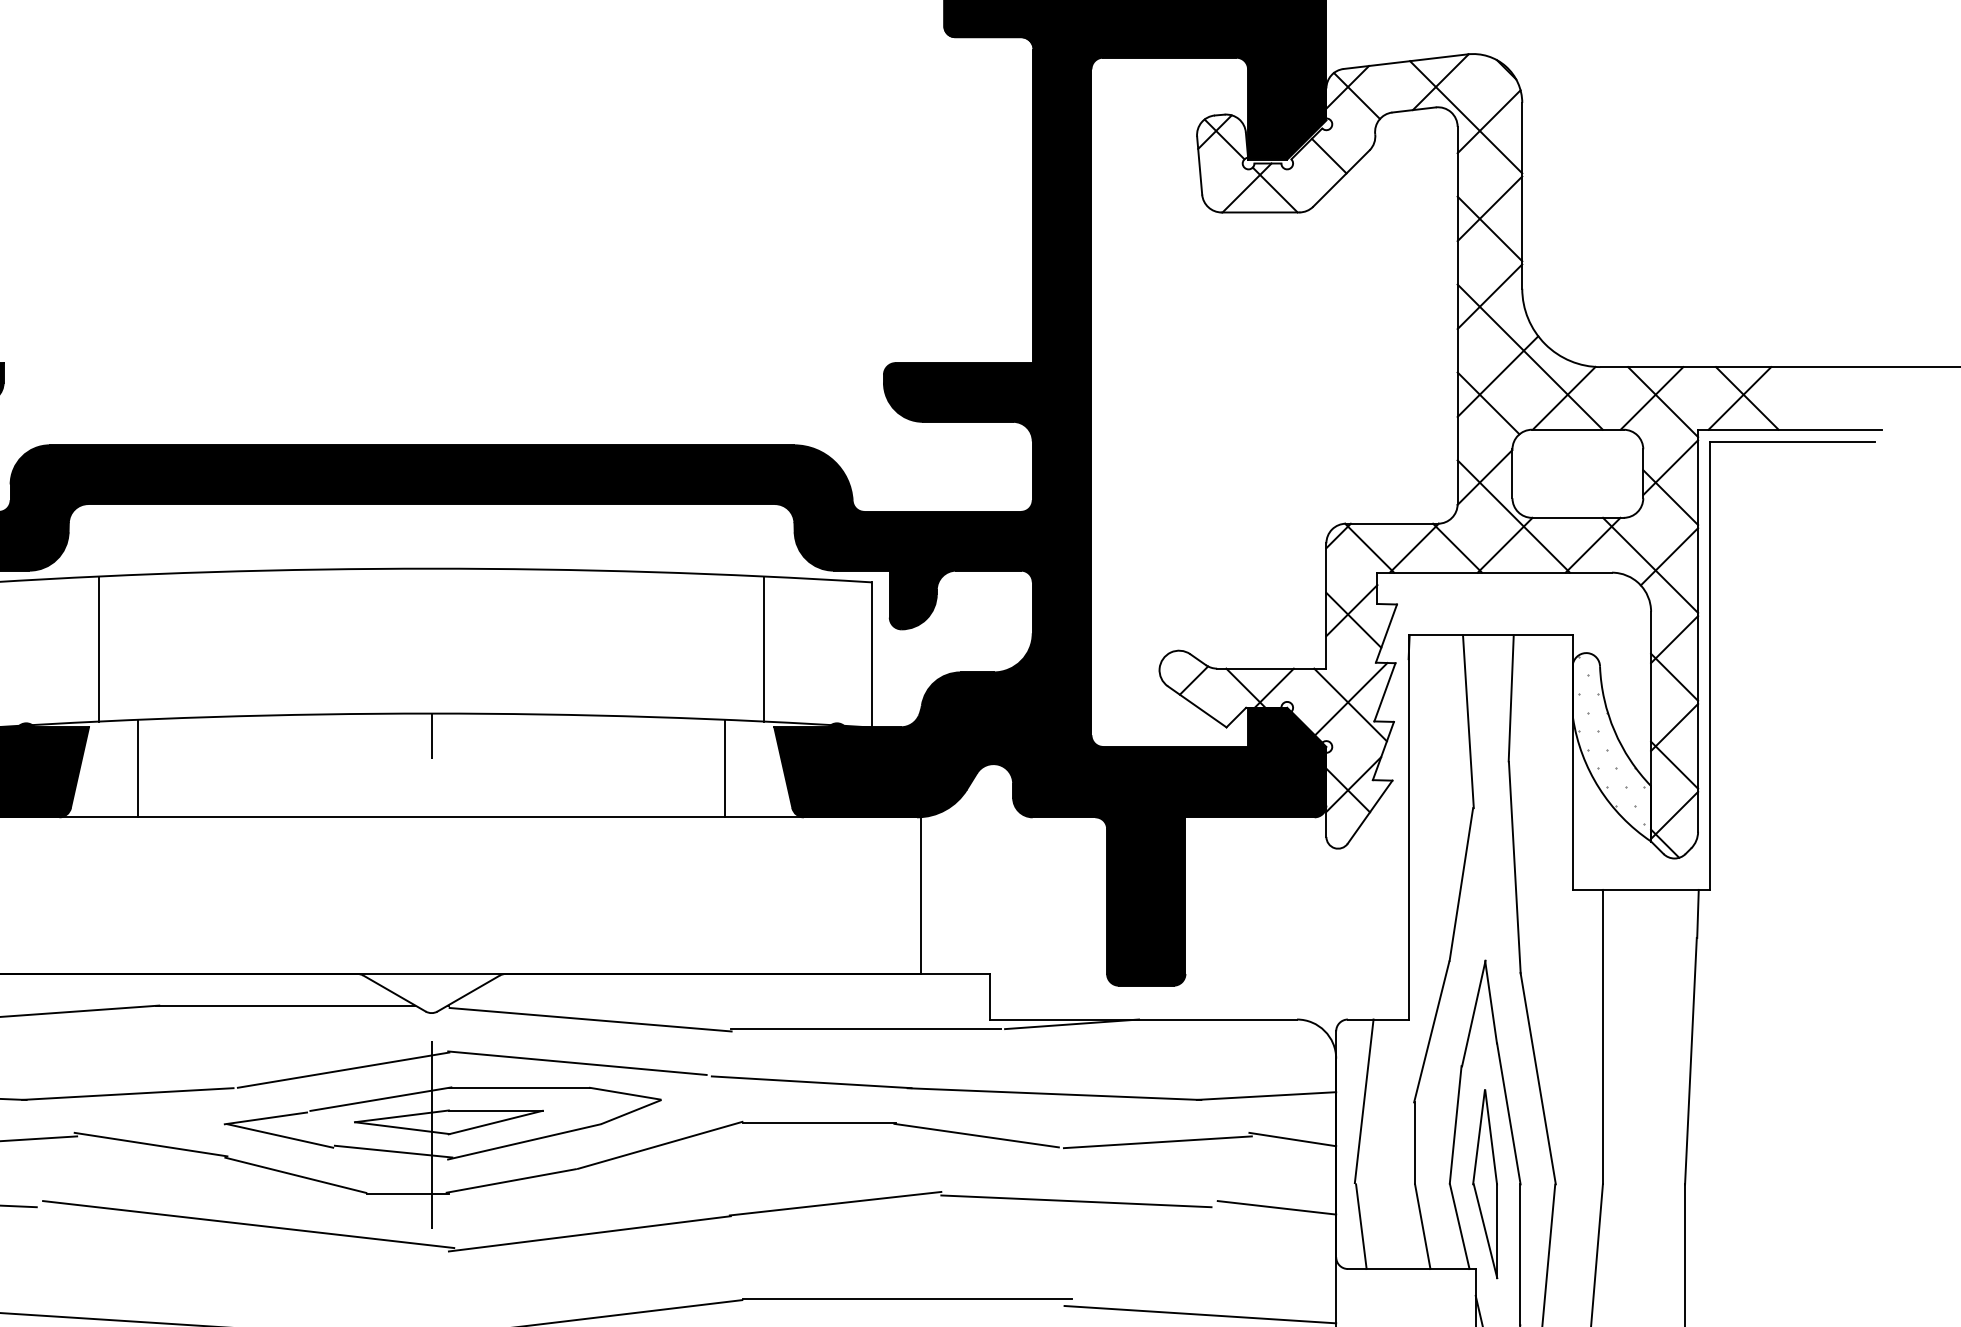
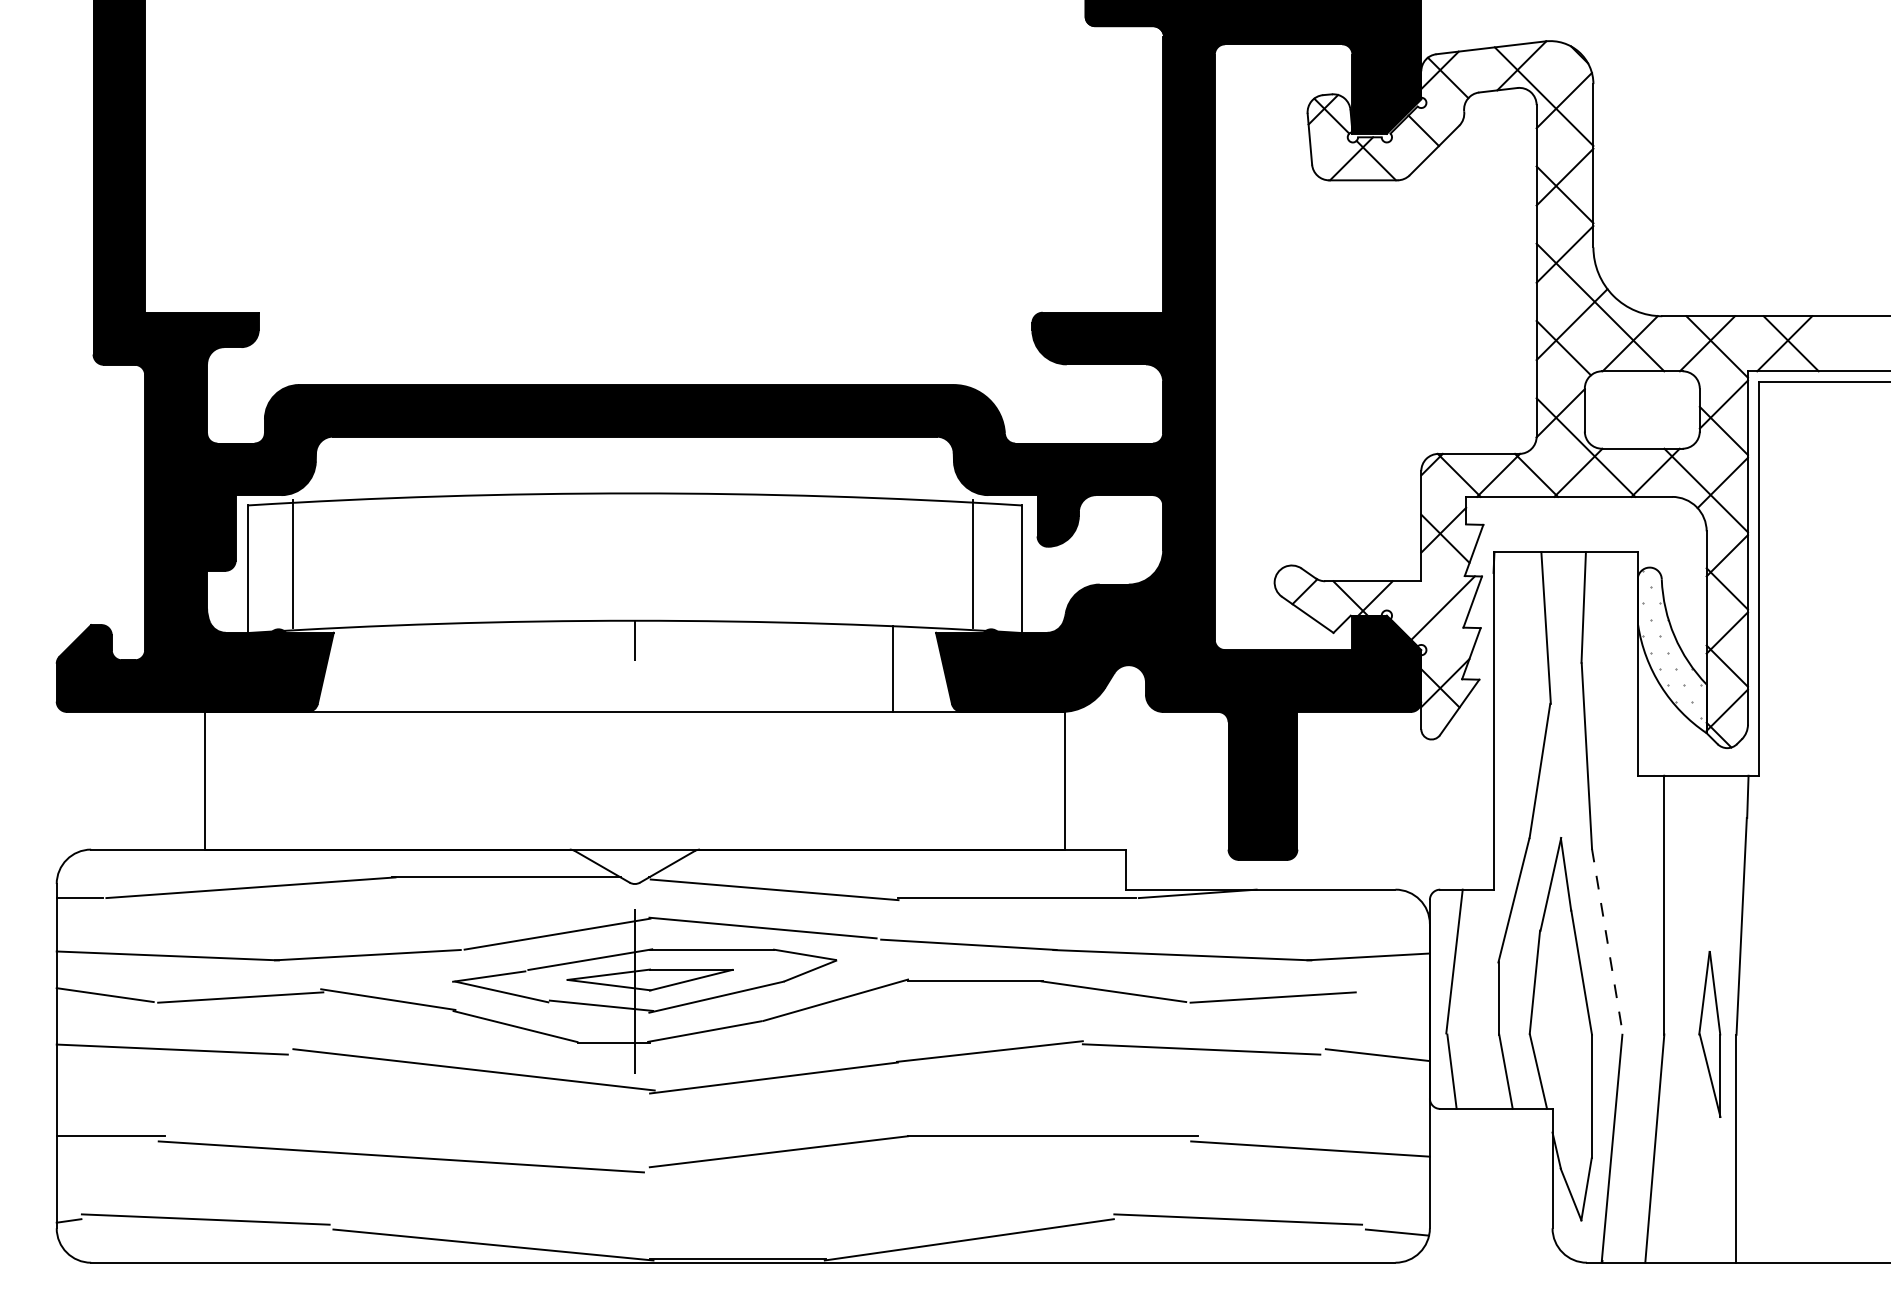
line: (98, 648) -> (293, 563), moved
line: (764, 648) -> (973, 563), moved
line: (1350, 705) -> (1442, 613), removed
line: (137, 767) -> (376, 668), removed
line: (1538, 1079) -> (1607, 942), solid -> dashed
line: (1292, 1139) -> (1391, 995), removed
part: (1484, 1184) -> (1709, 1034), moved

